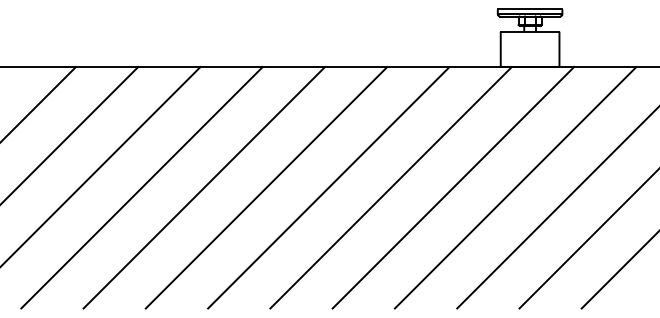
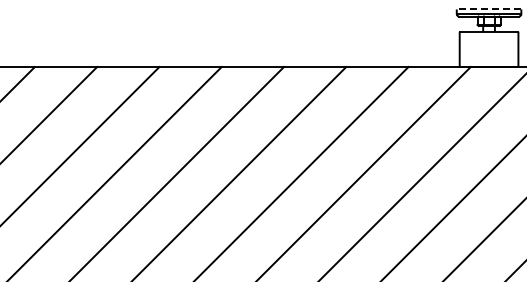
line: (529, 9) -> (488, 9), solid -> dashed

